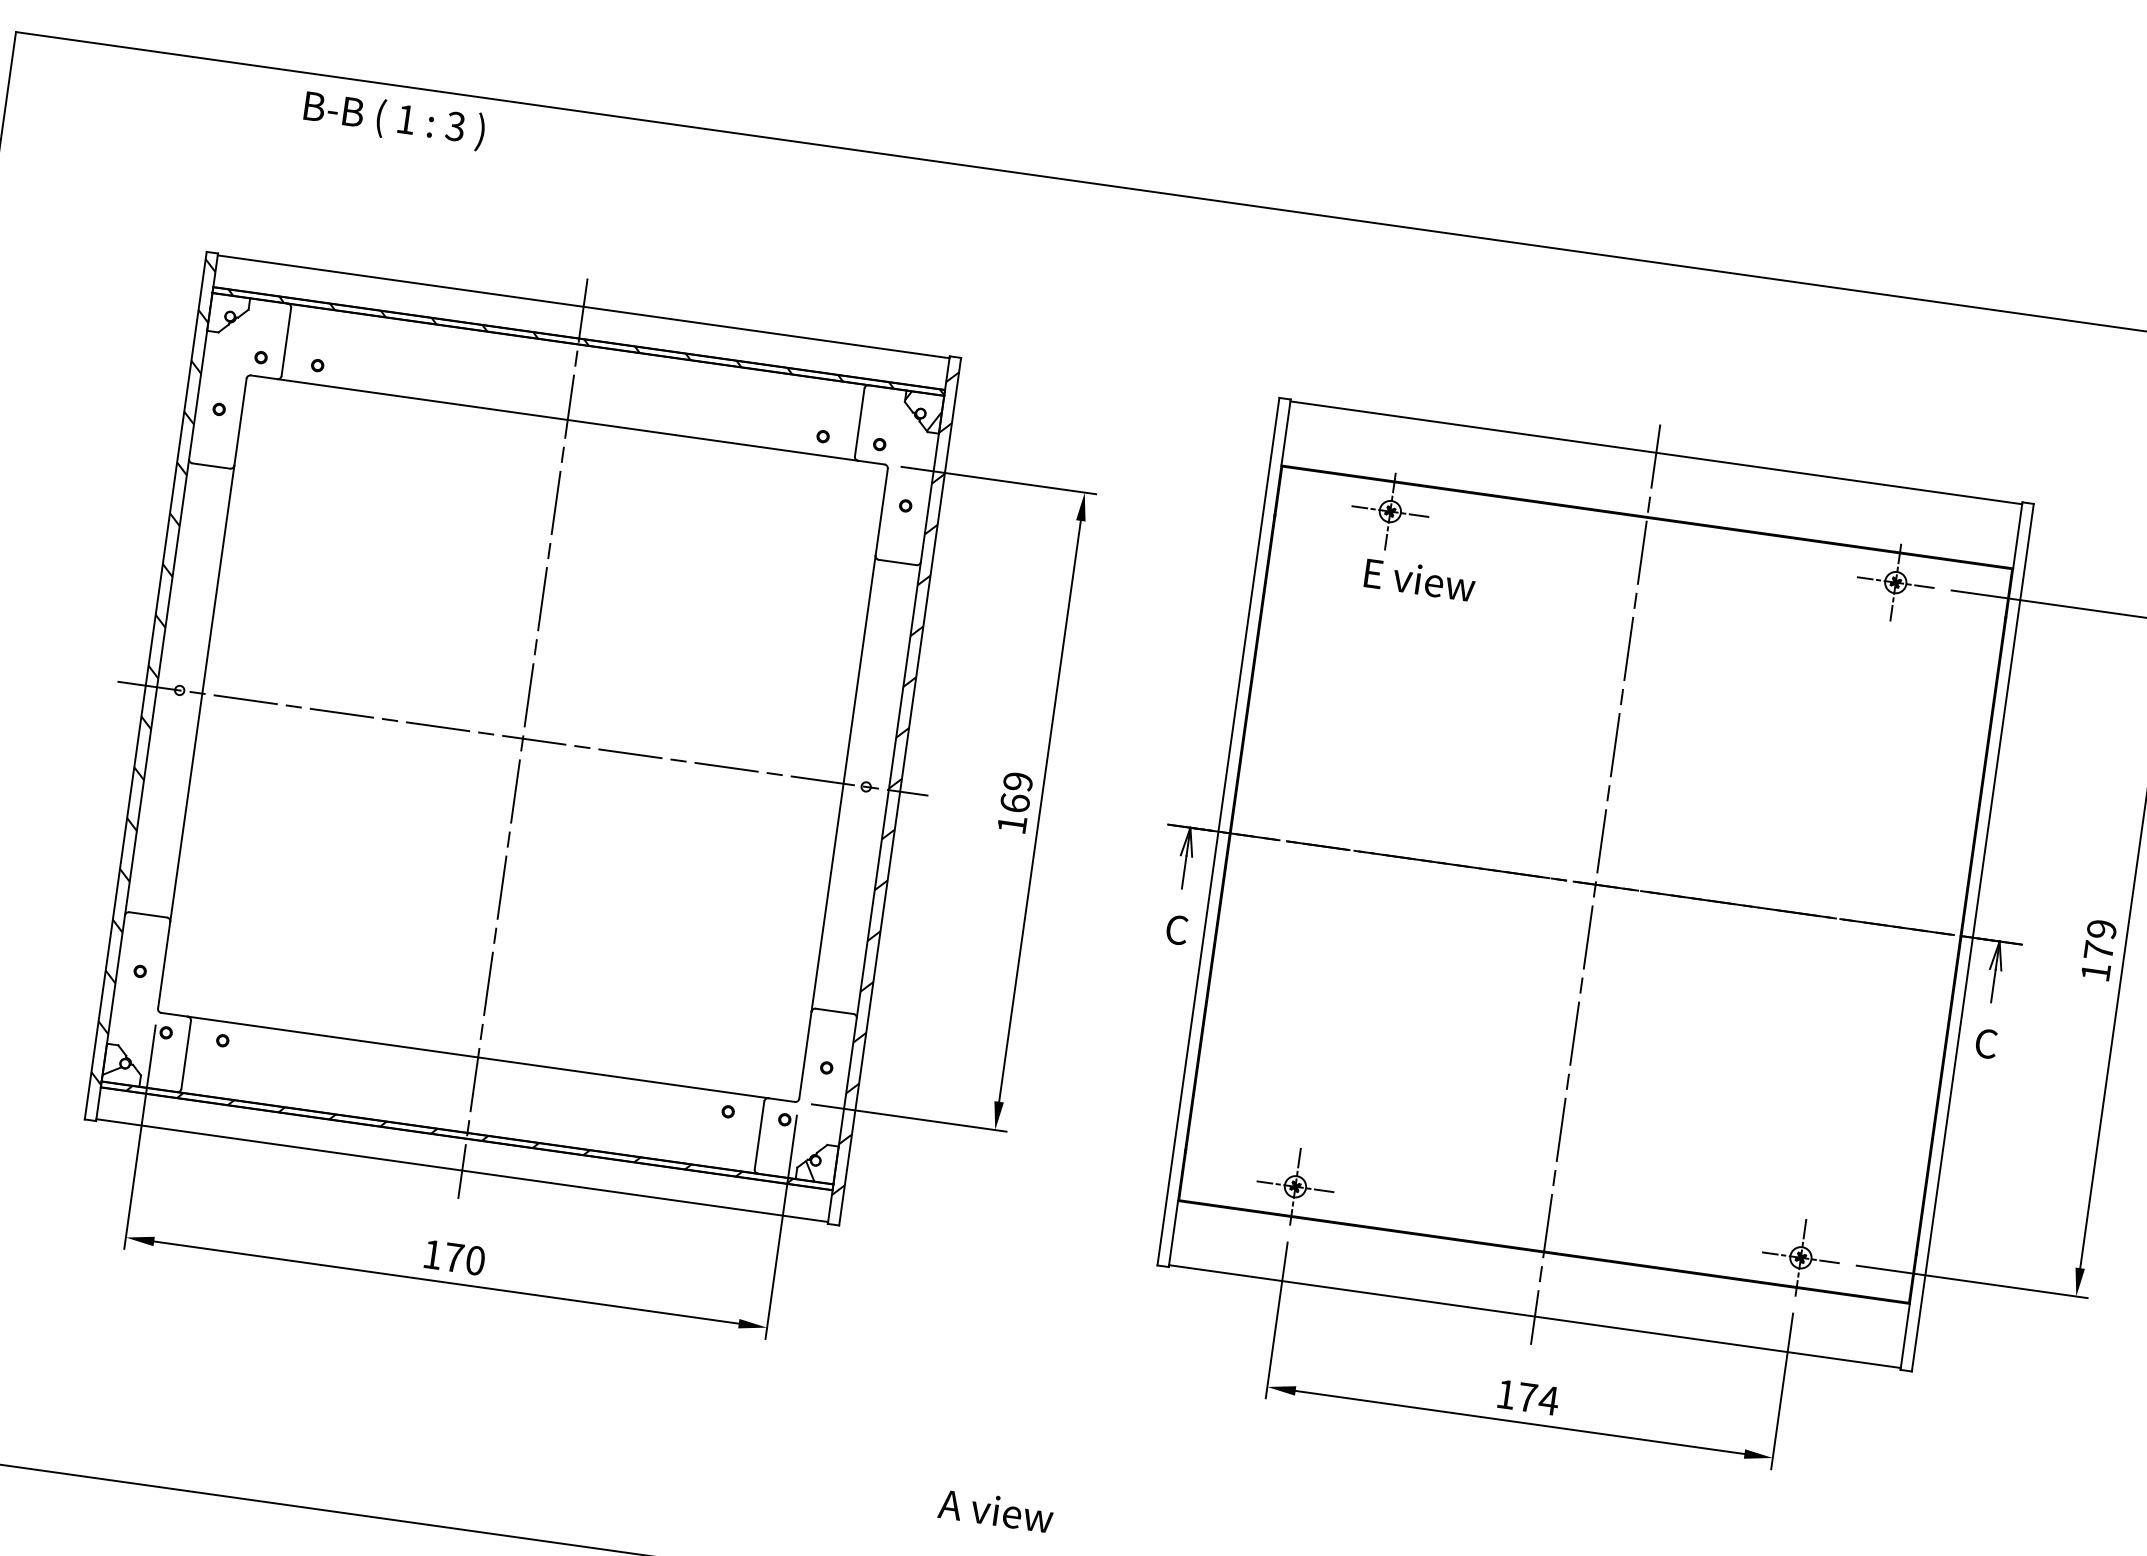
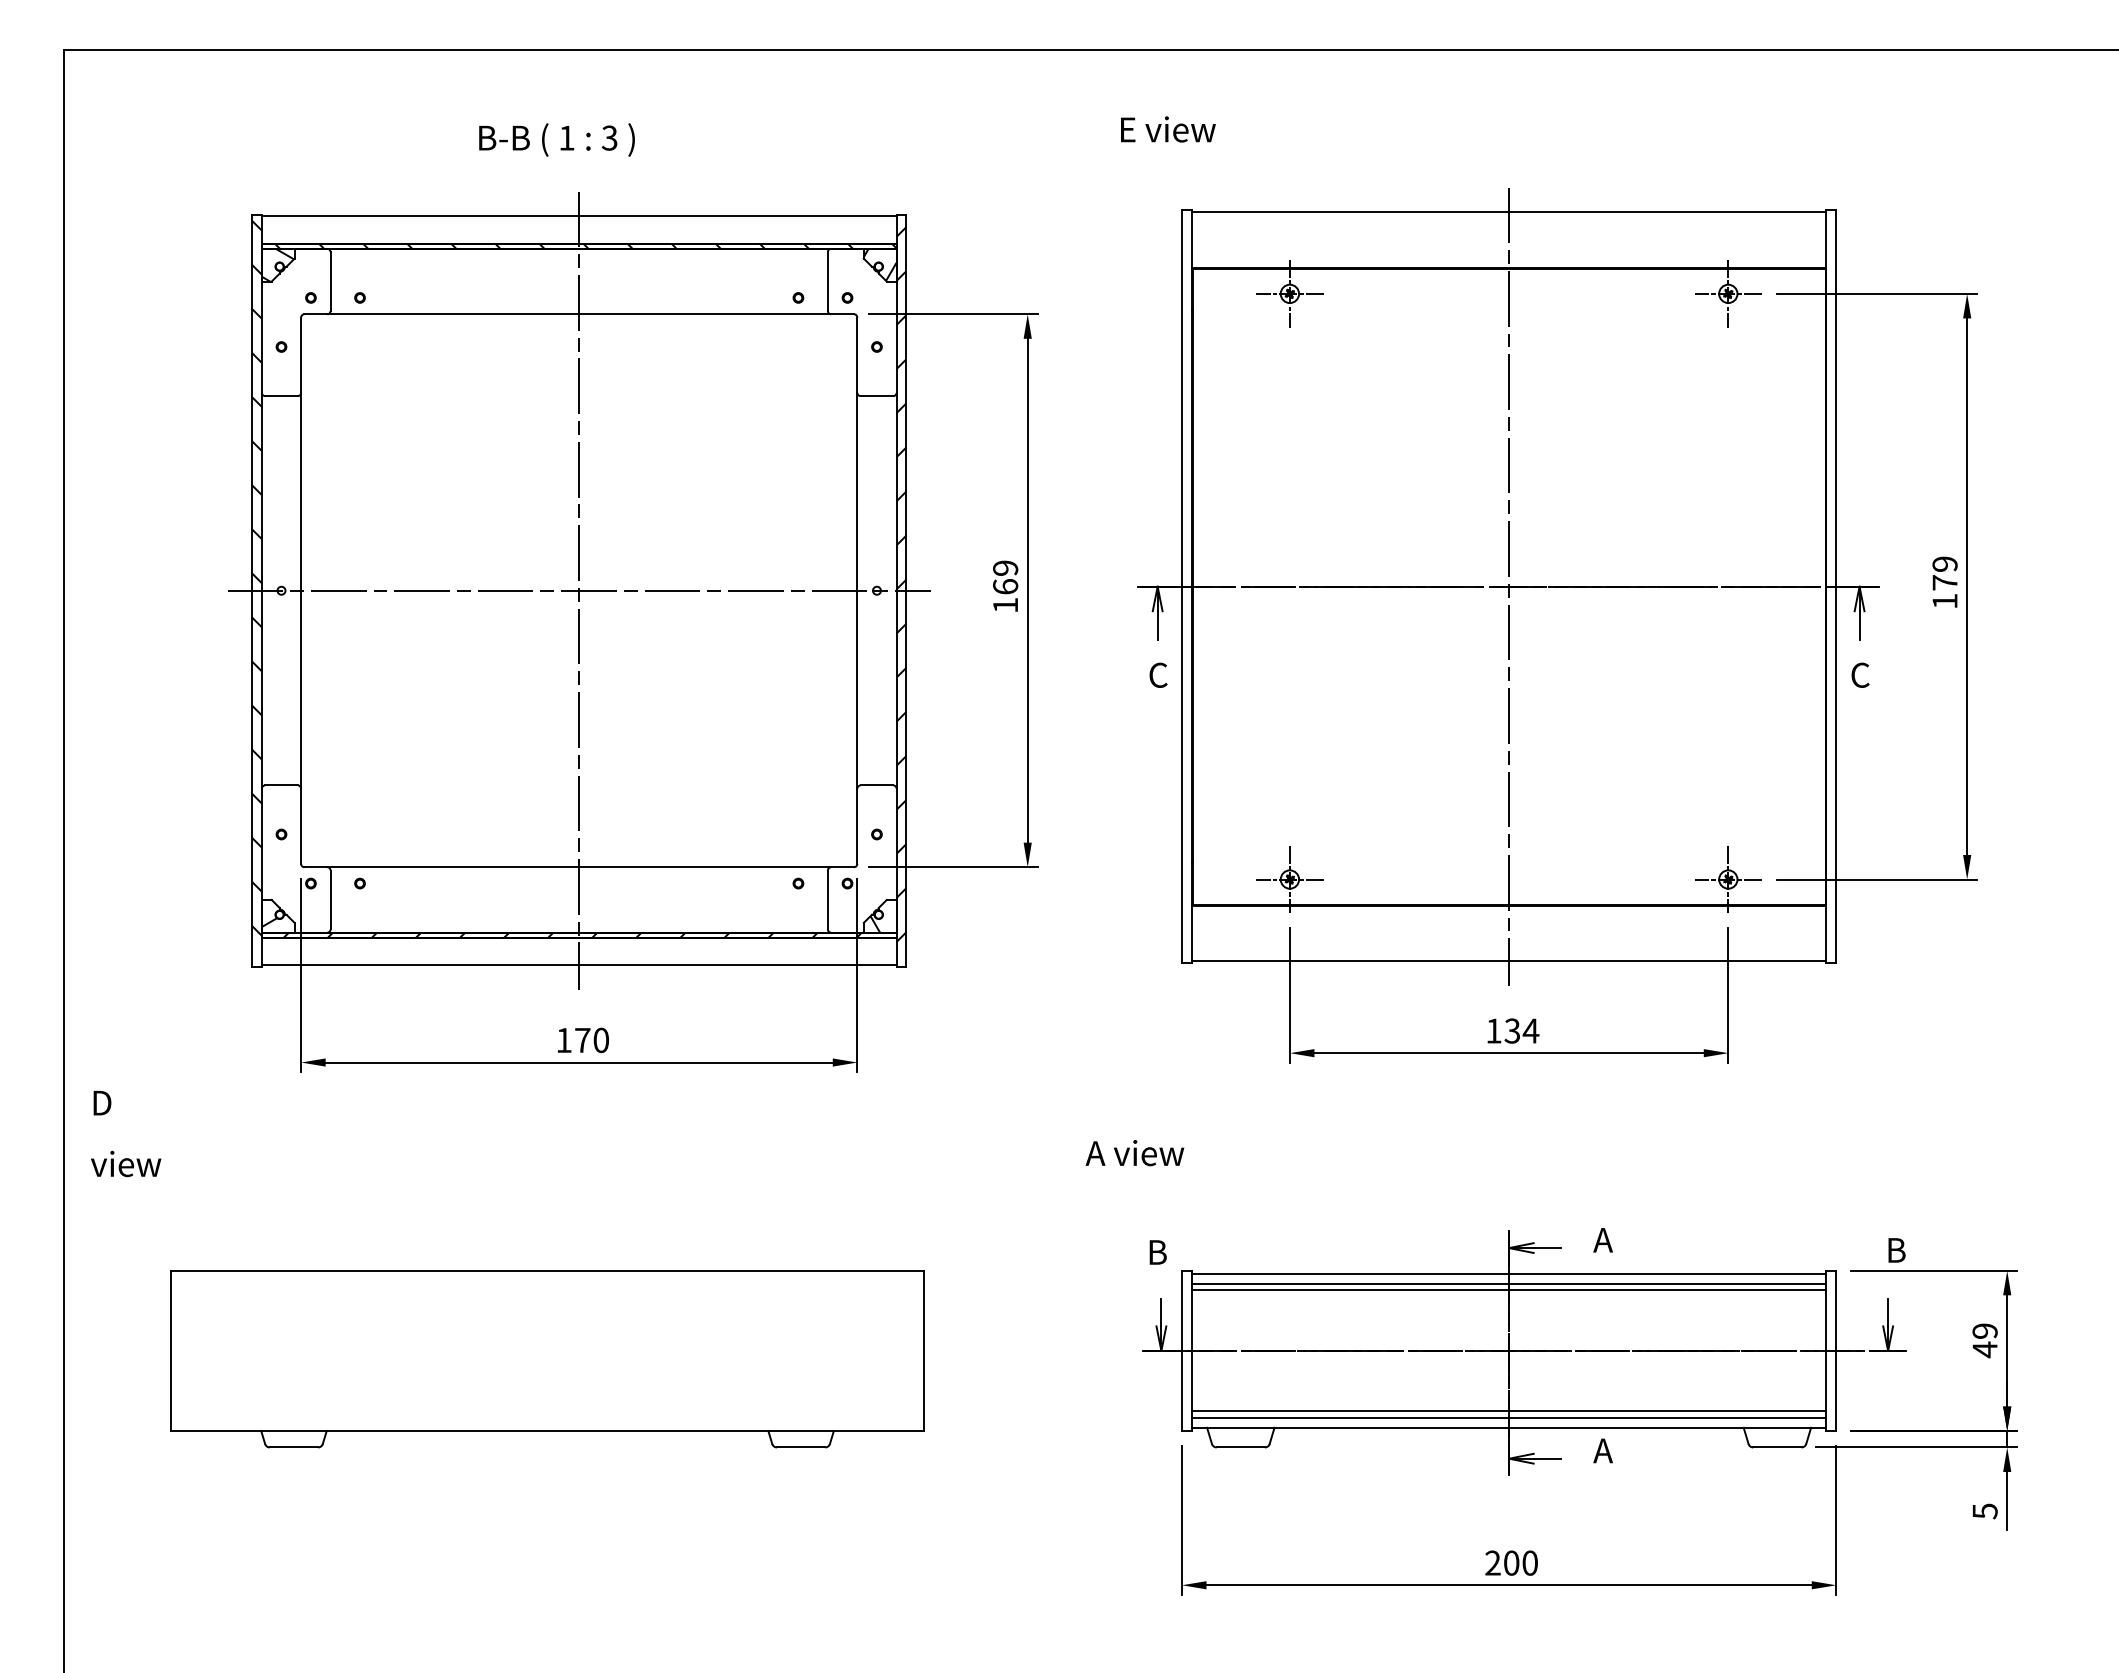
text: (393, 119) -> (556, 139), moved
hatch: (227, 313) -> (277, 264), added
text: (1420, 579) -> (1168, 129), moved
text: (1527, 1396) -> (1512, 1030), 174 -> 134
text: (995, 1511) -> (1134, 1153), moved

